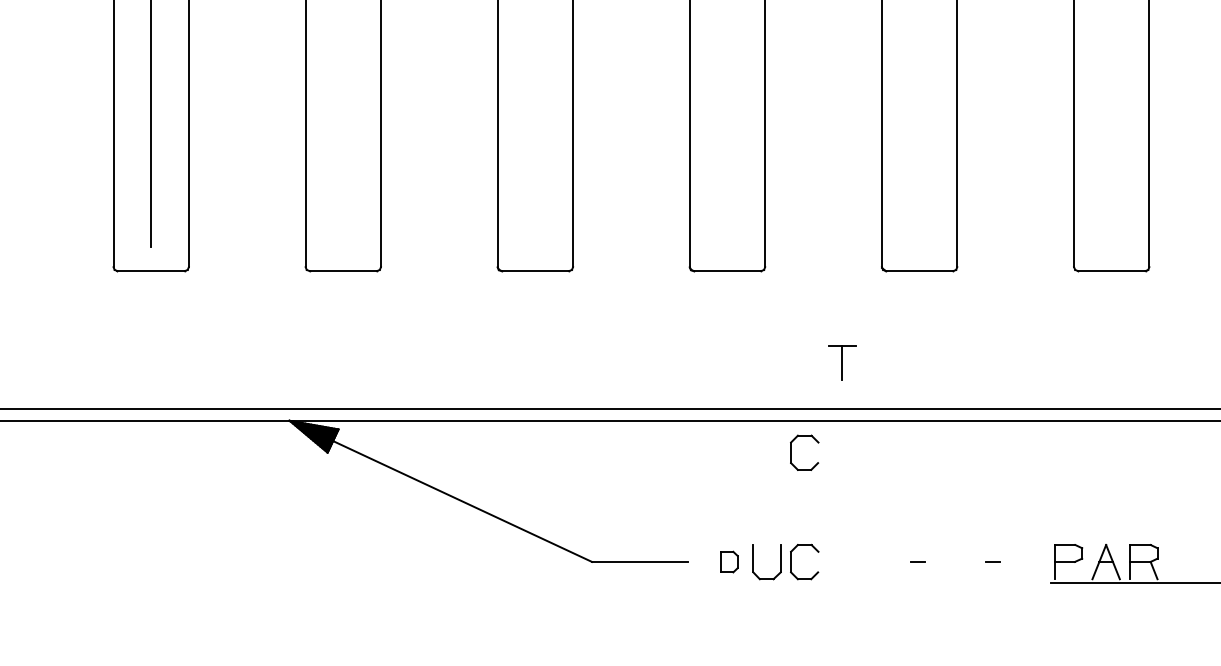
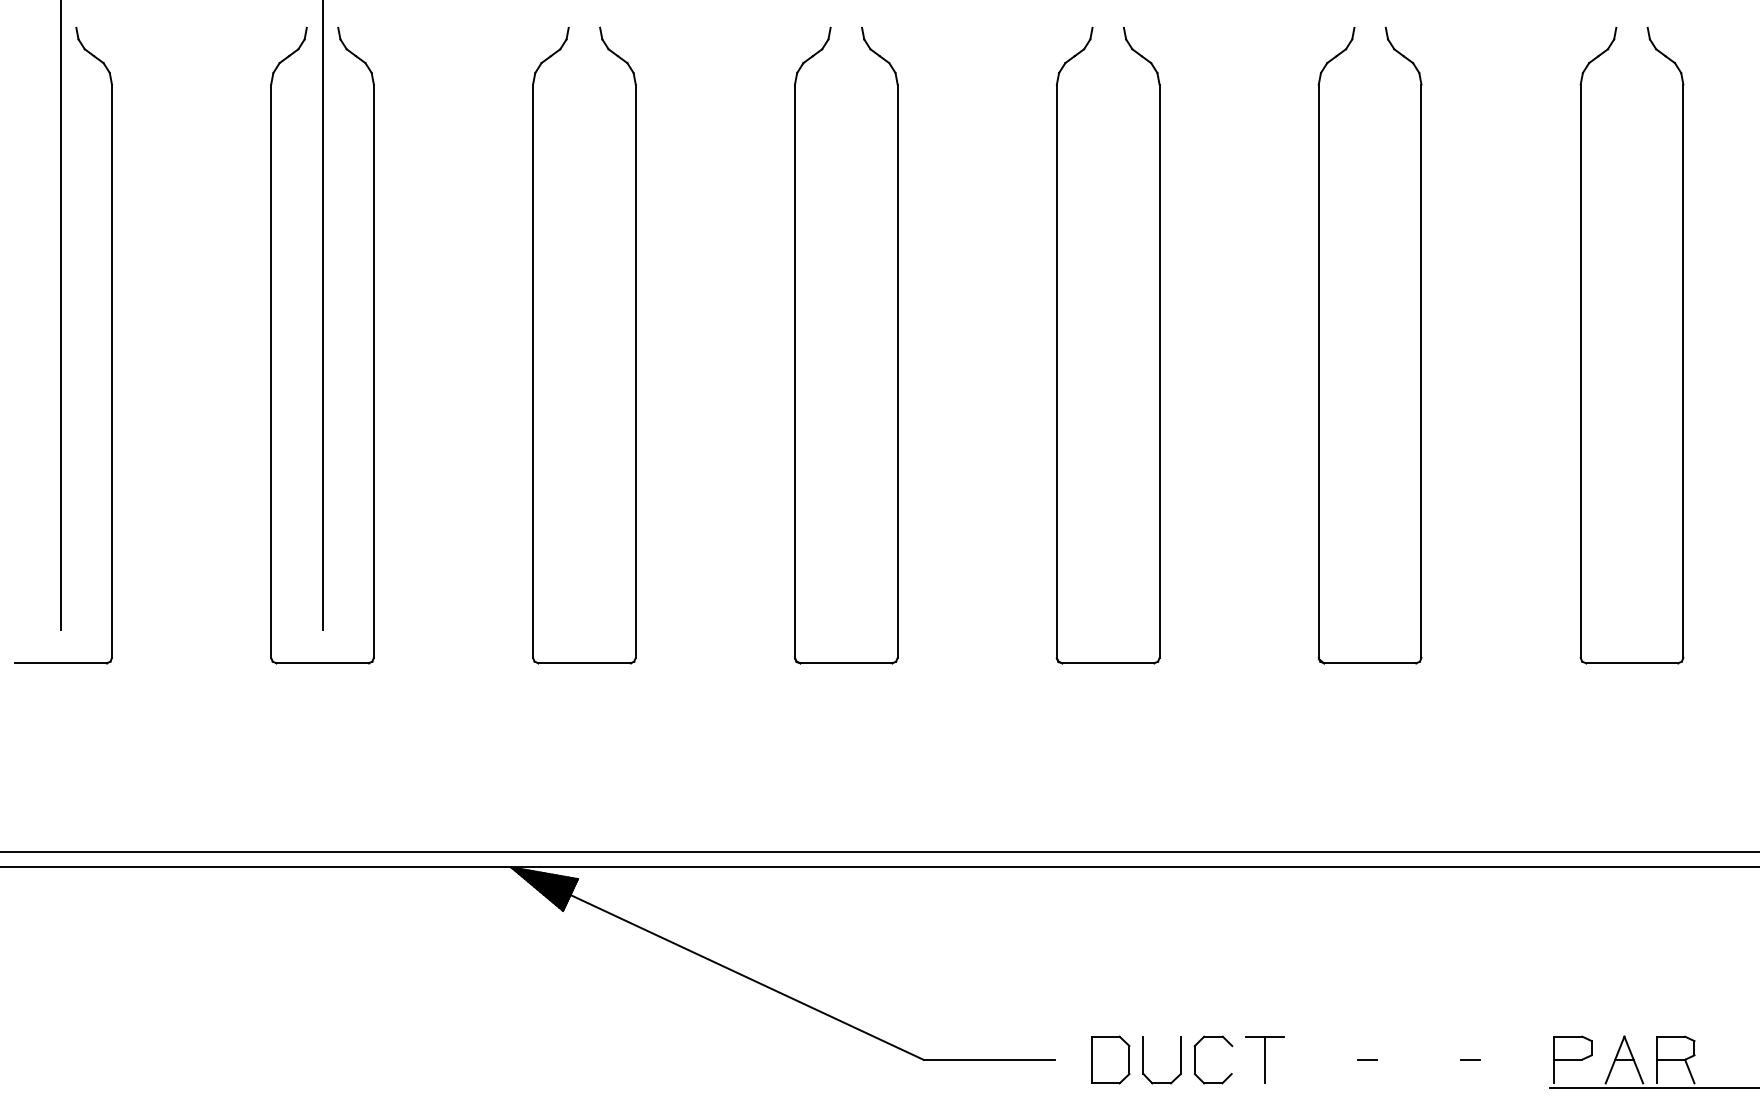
part: (842, 362) -> (1264, 1059), moved
part: (791, 452) -> (1195, 910), removed
part: (729, 561) -> (1110, 1059), size x1.67

